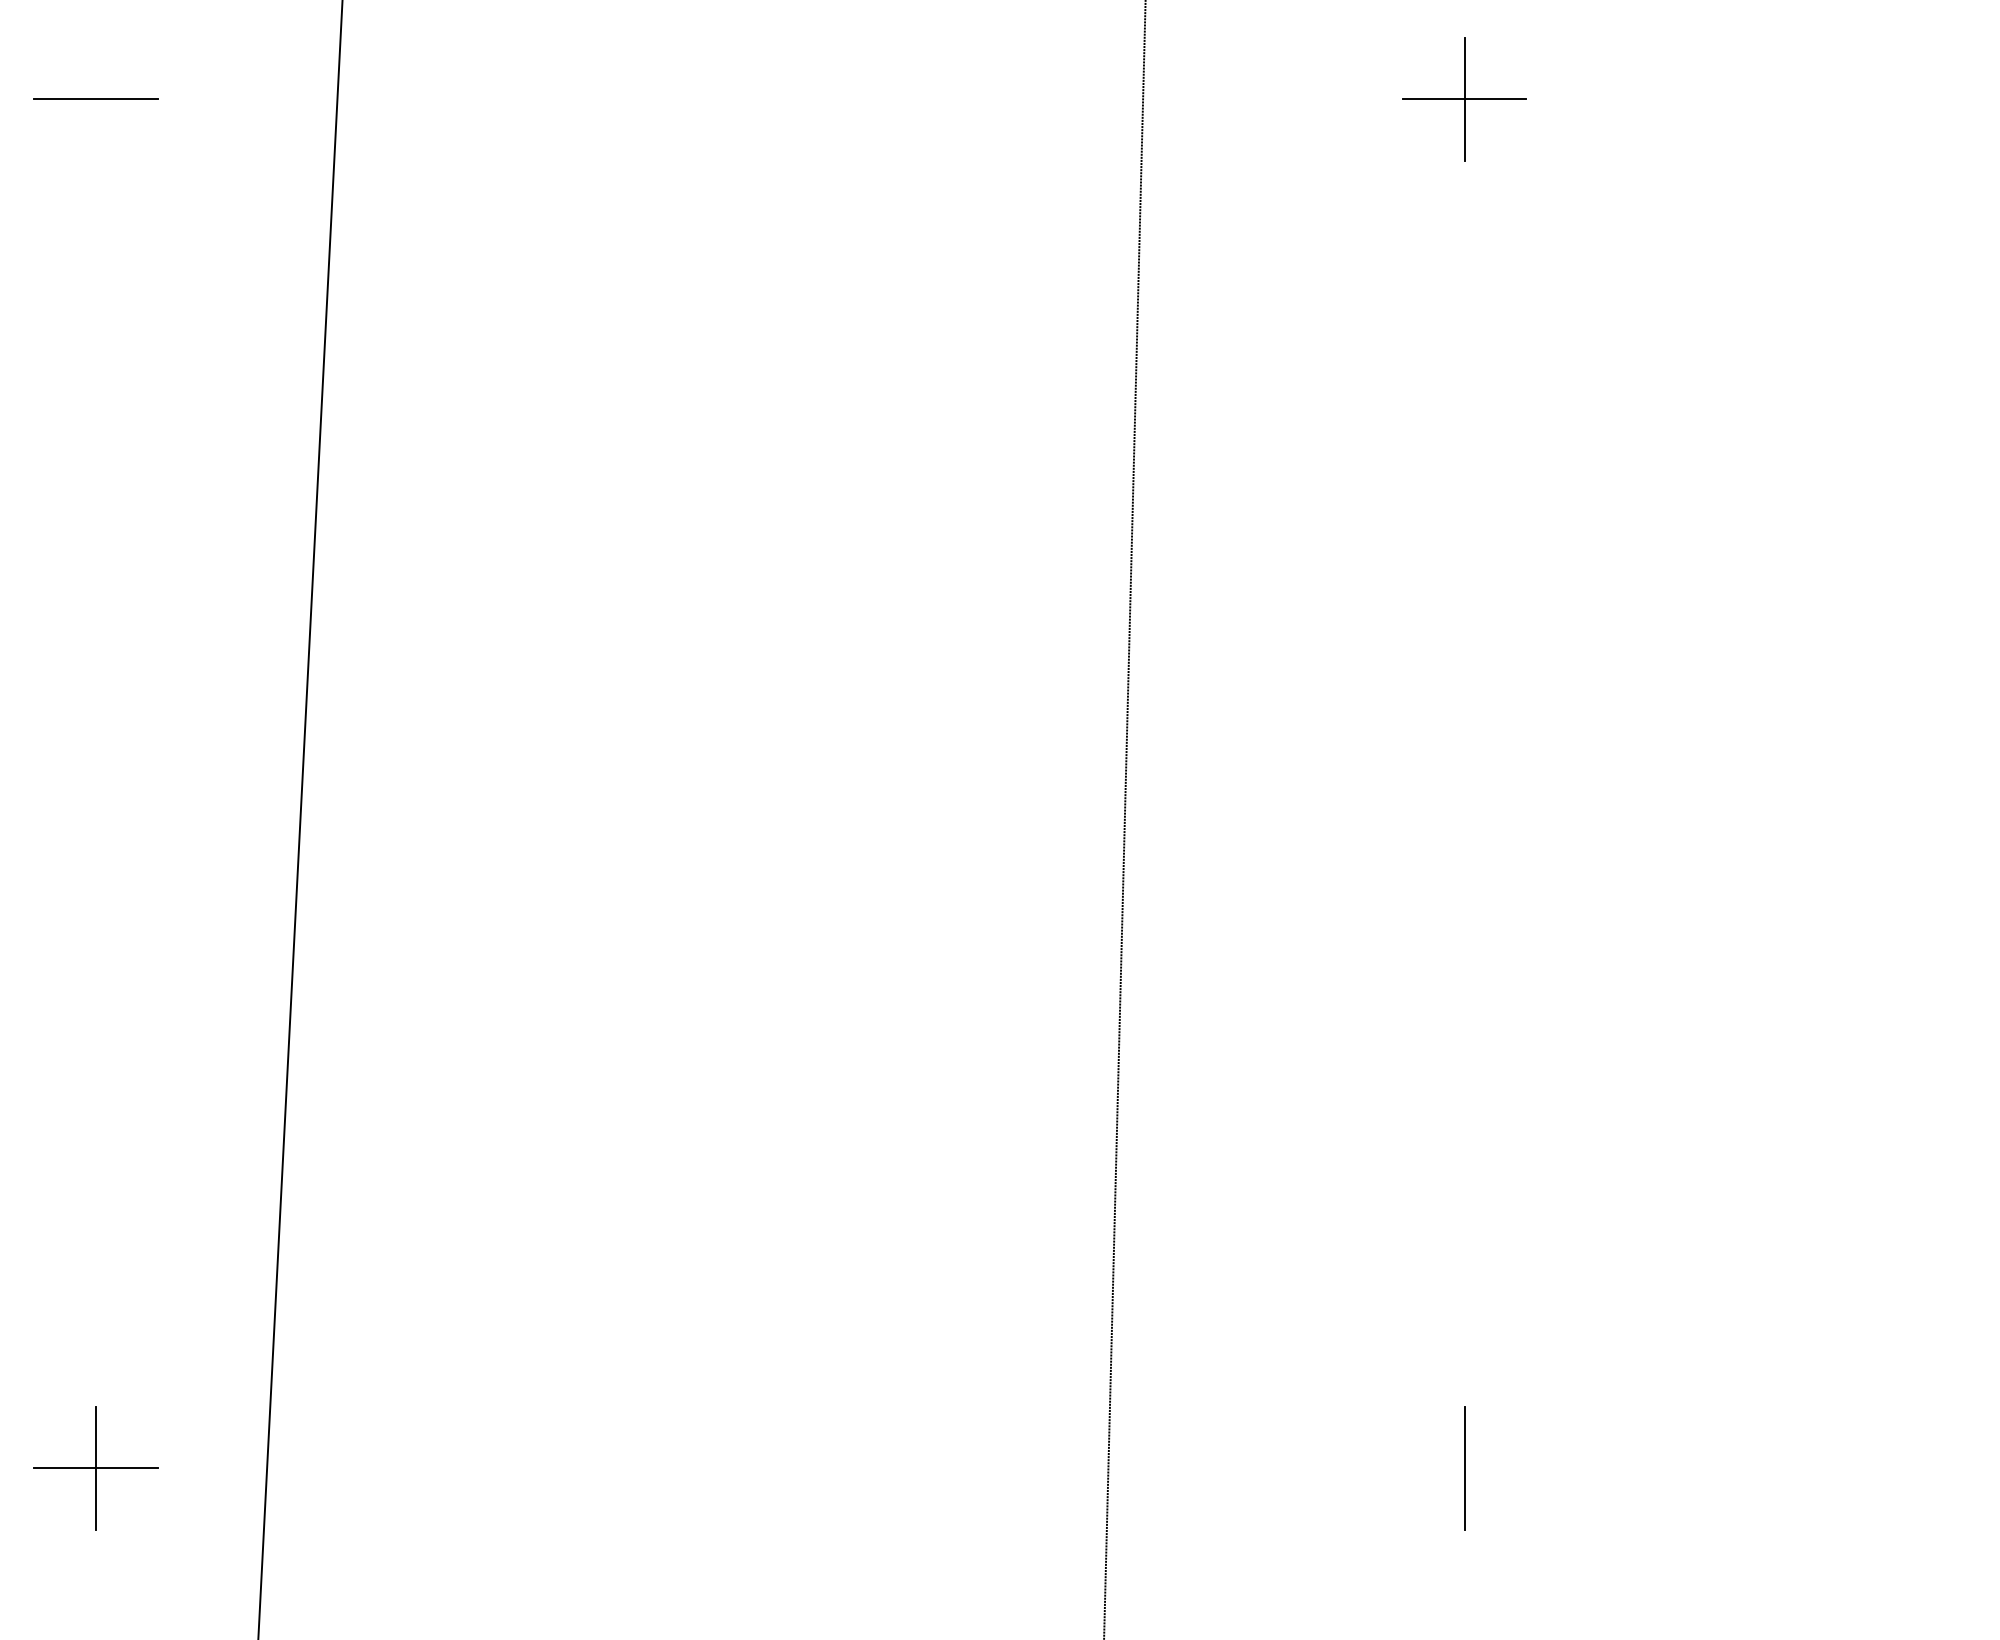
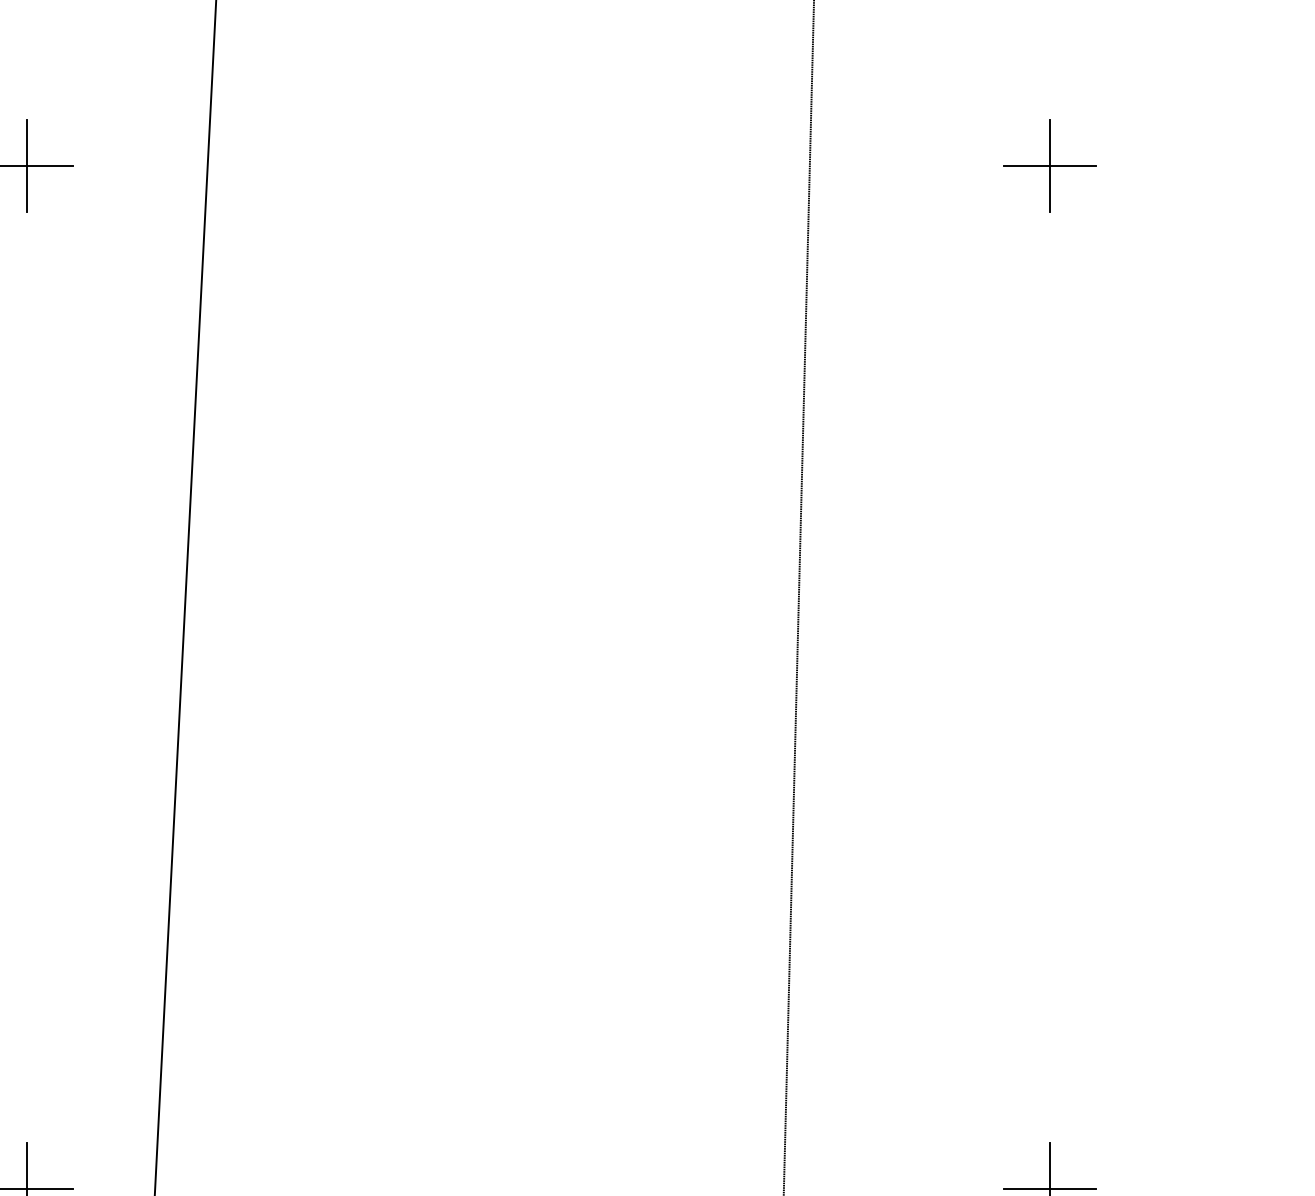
line: (96, 98) -> (27, 165), added
line: (1464, 1468) -> (1050, 1189), added

